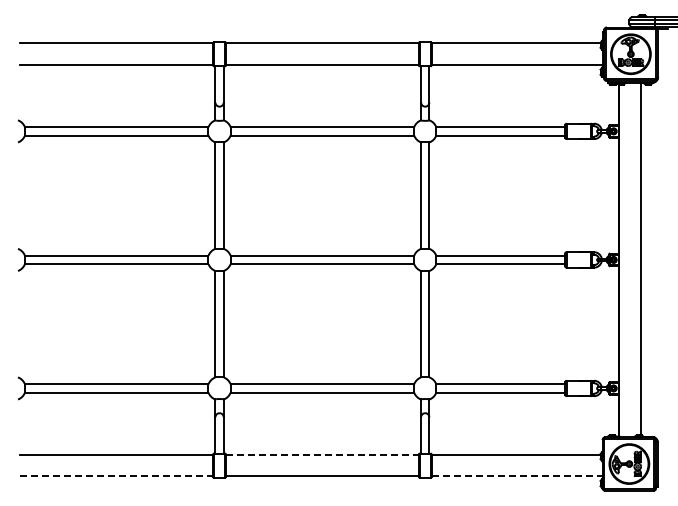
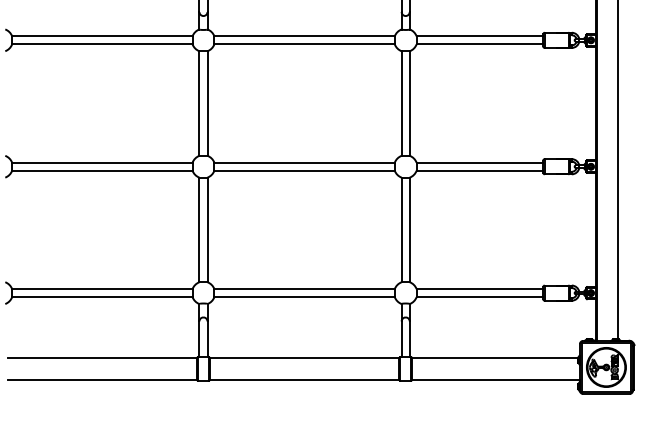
line: (322, 454) -> (304, 358), dashed -> solid
line: (117, 476) -> (103, 379), dashed -> solid
line: (517, 476) -> (496, 379), dashed -> solid

